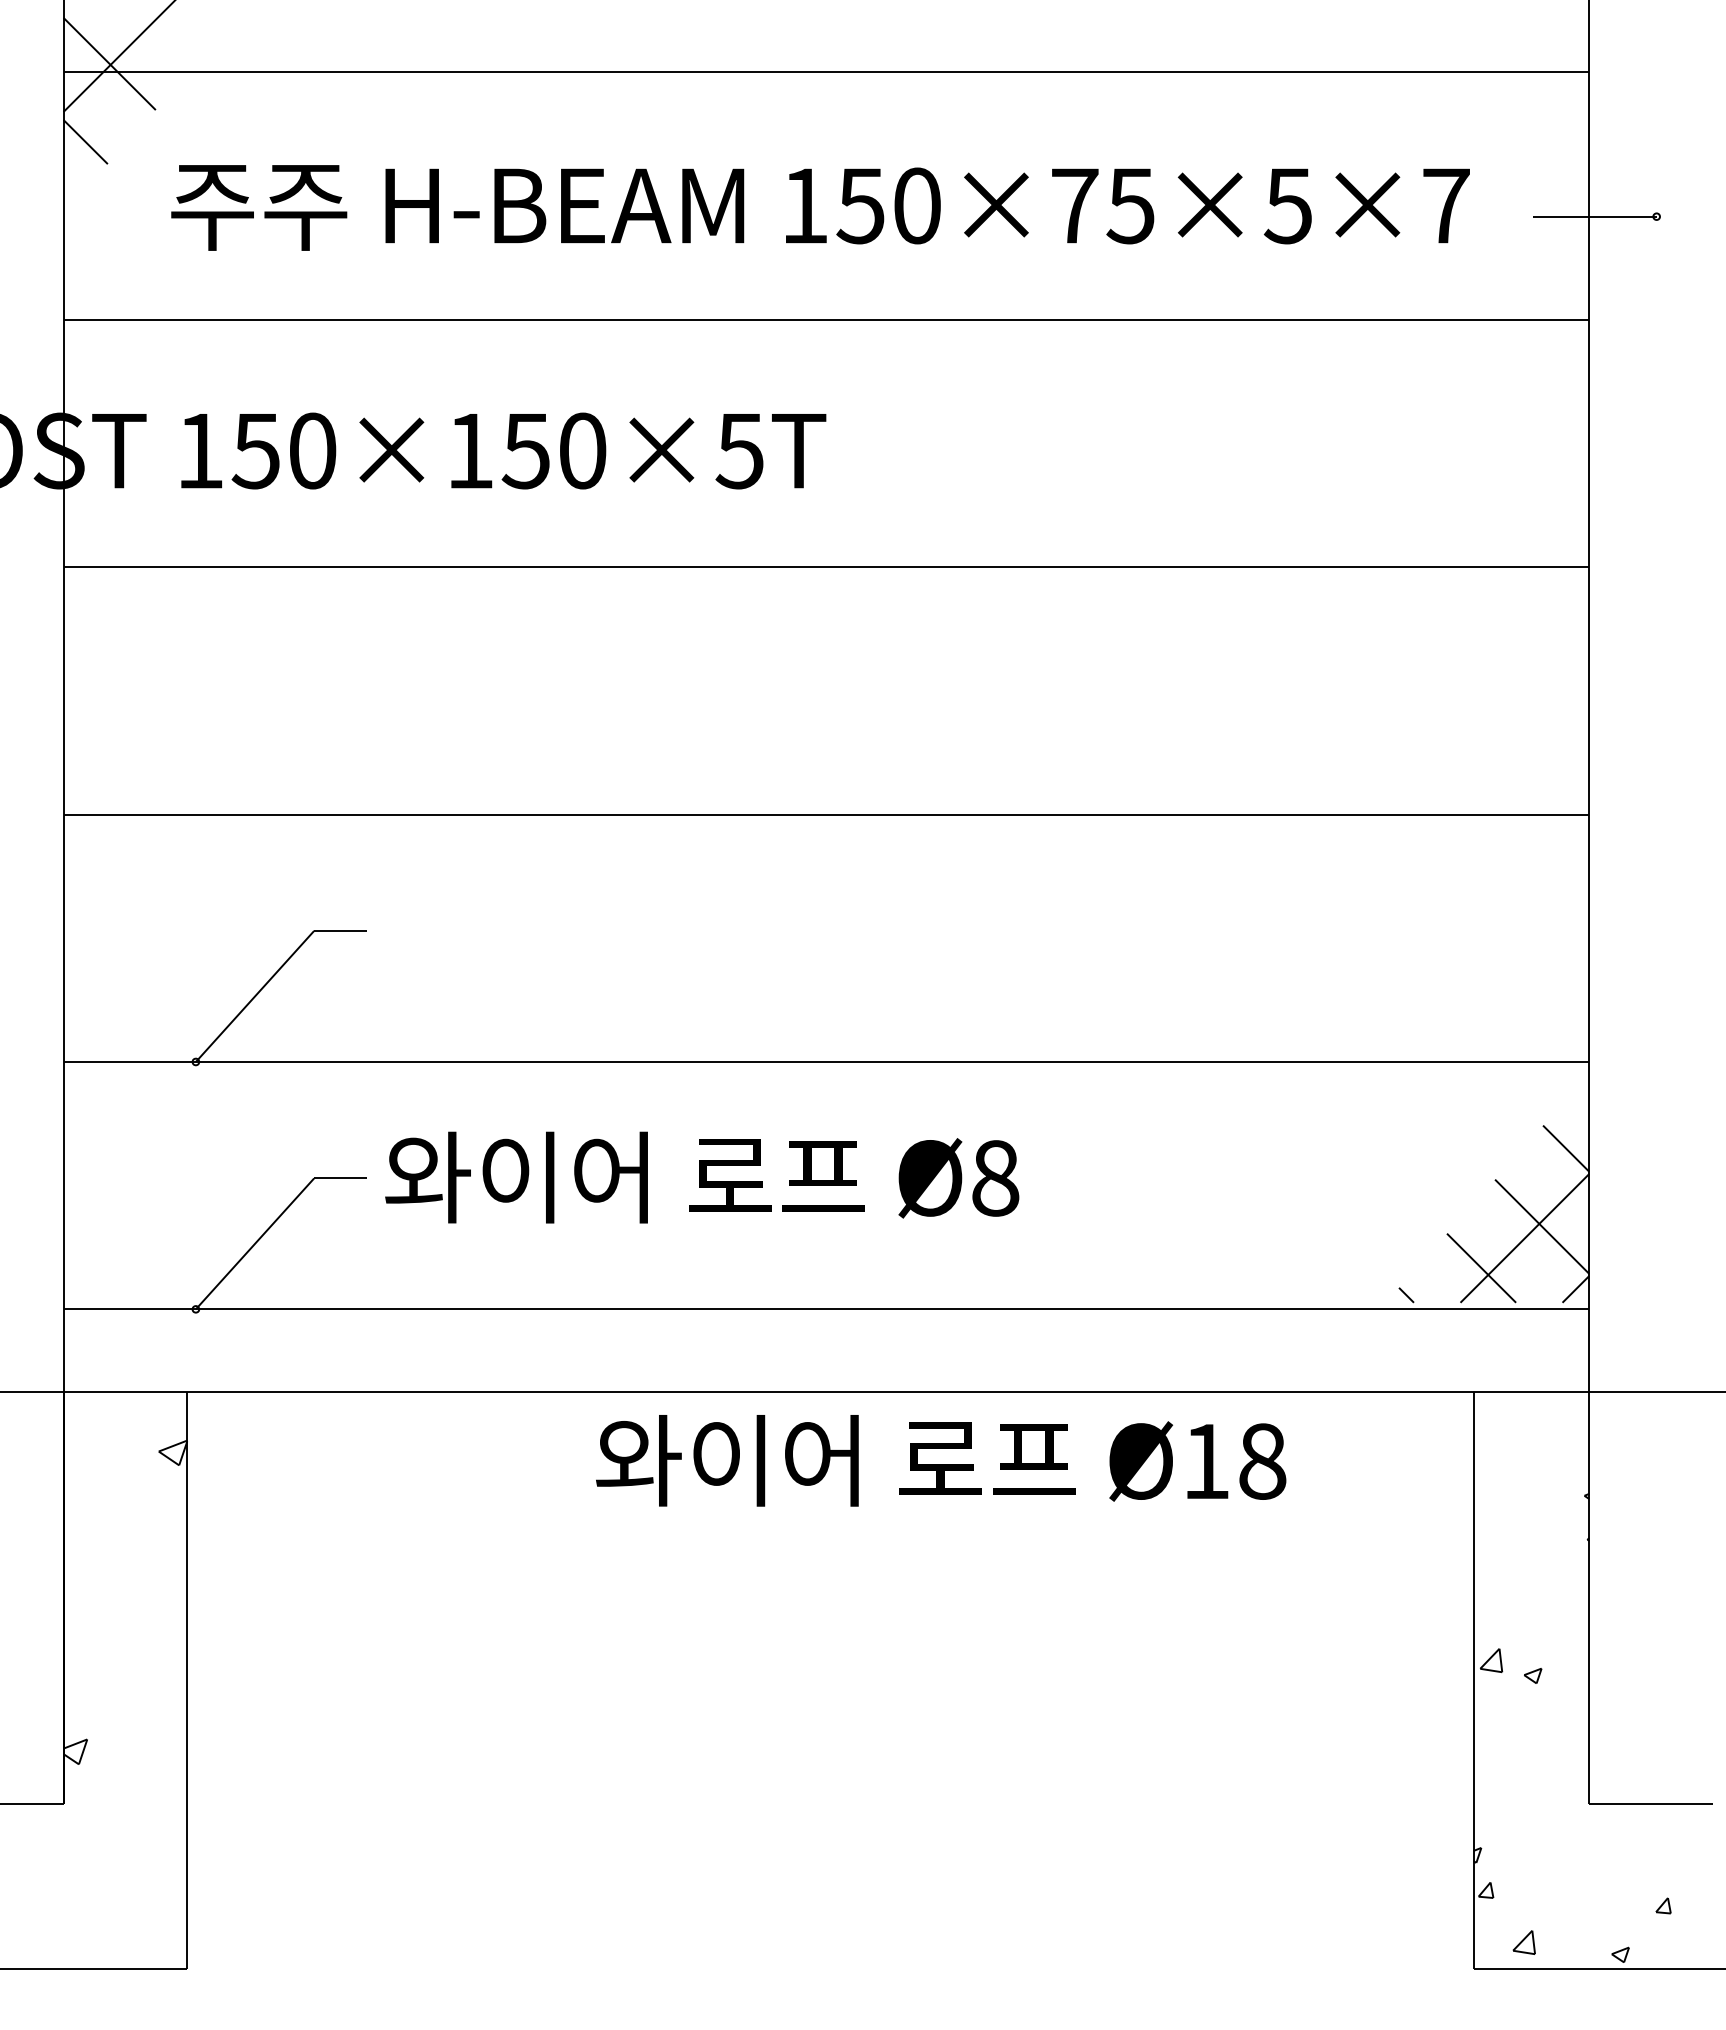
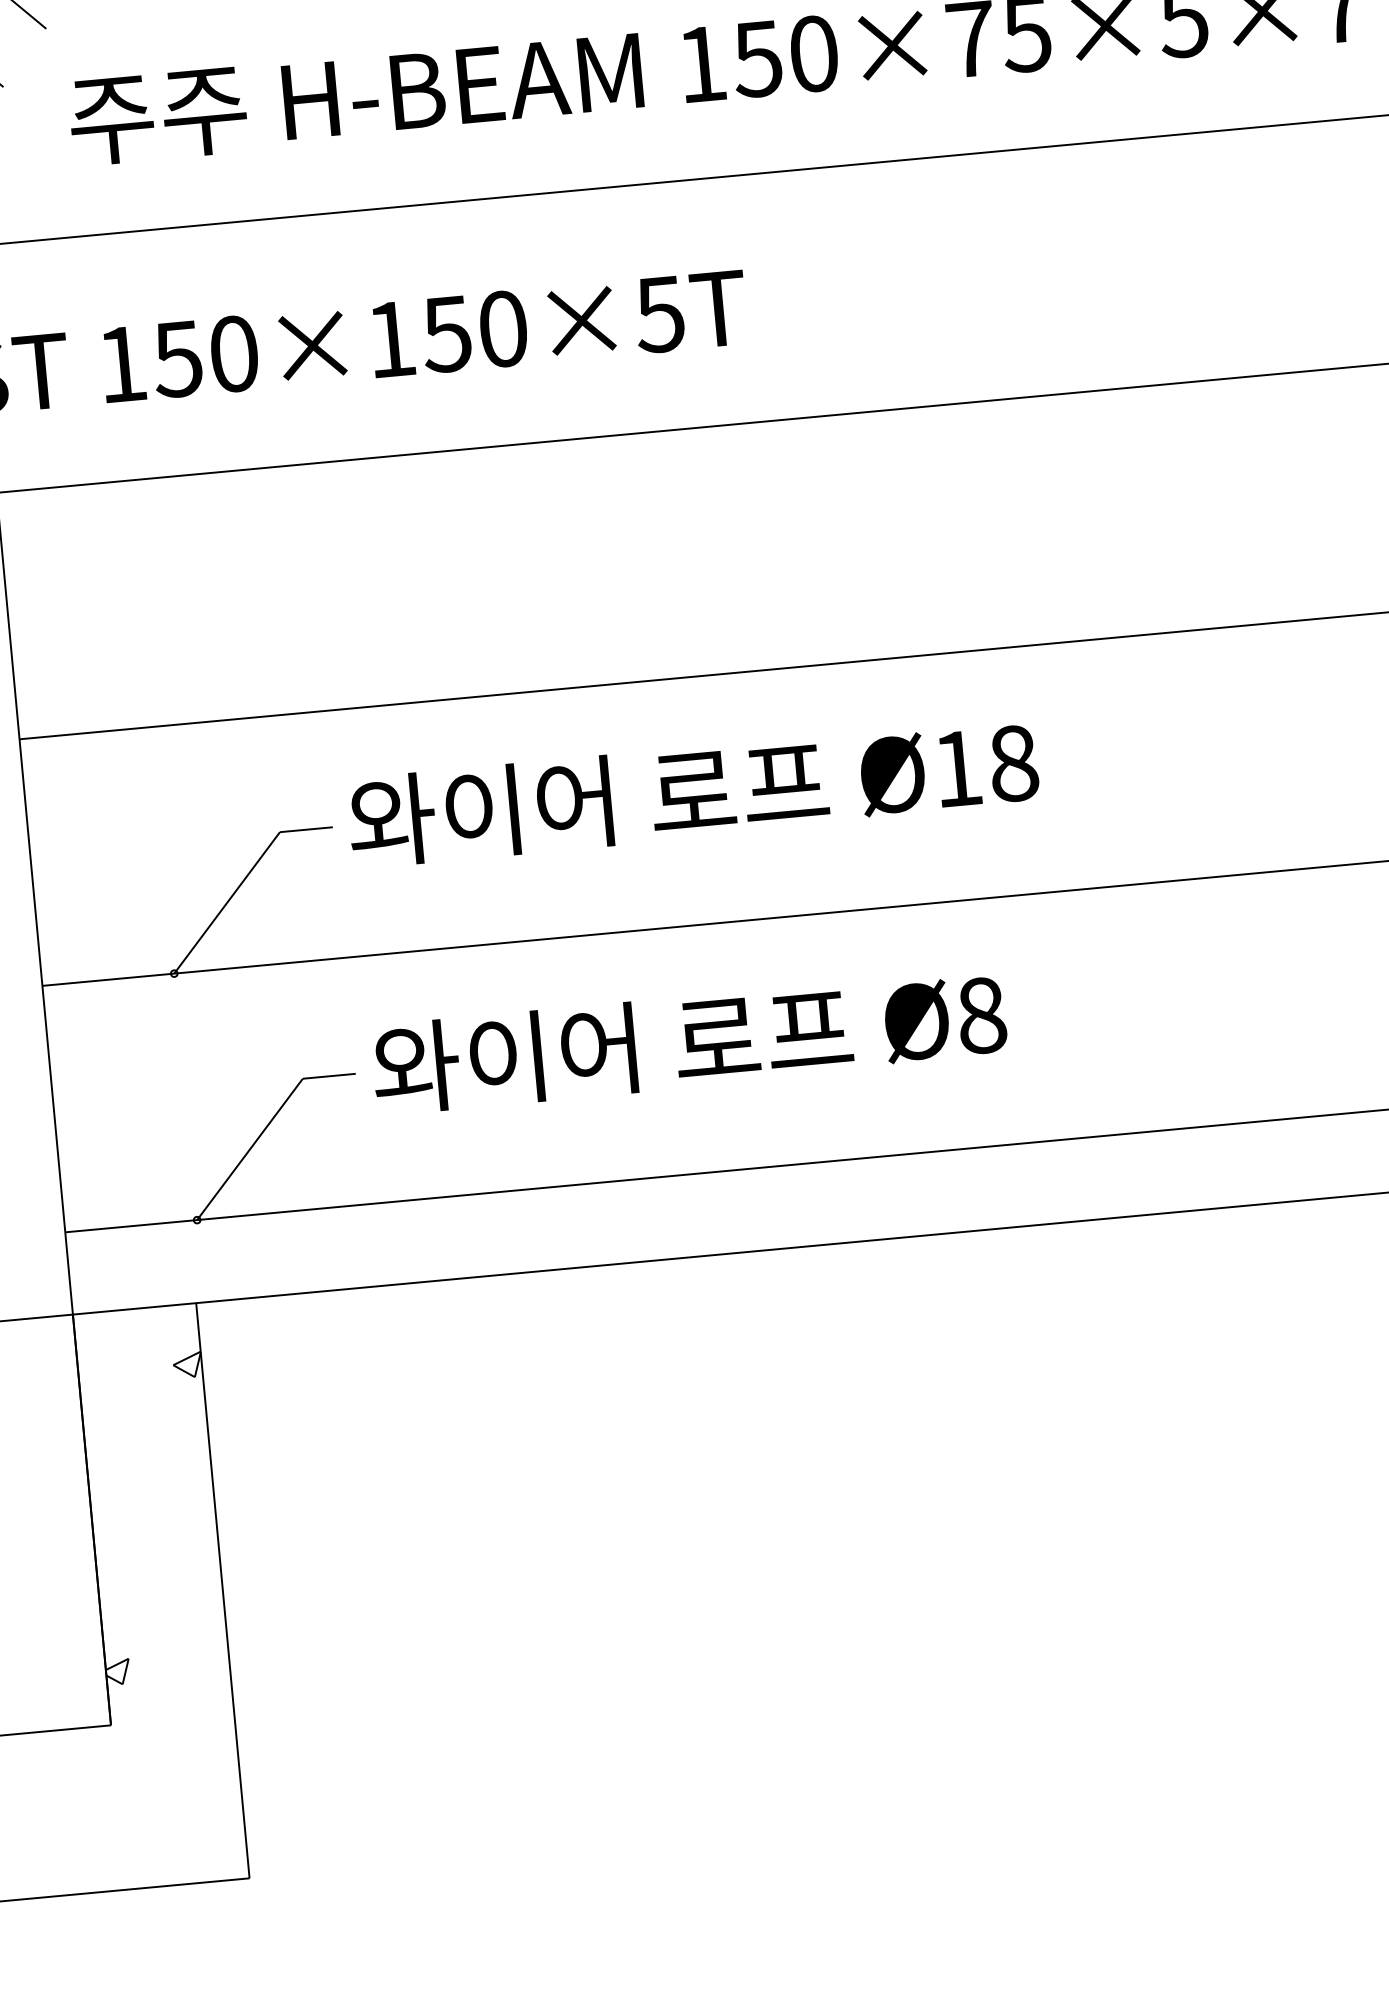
text: (941, 1460) -> (693, 792), moved

